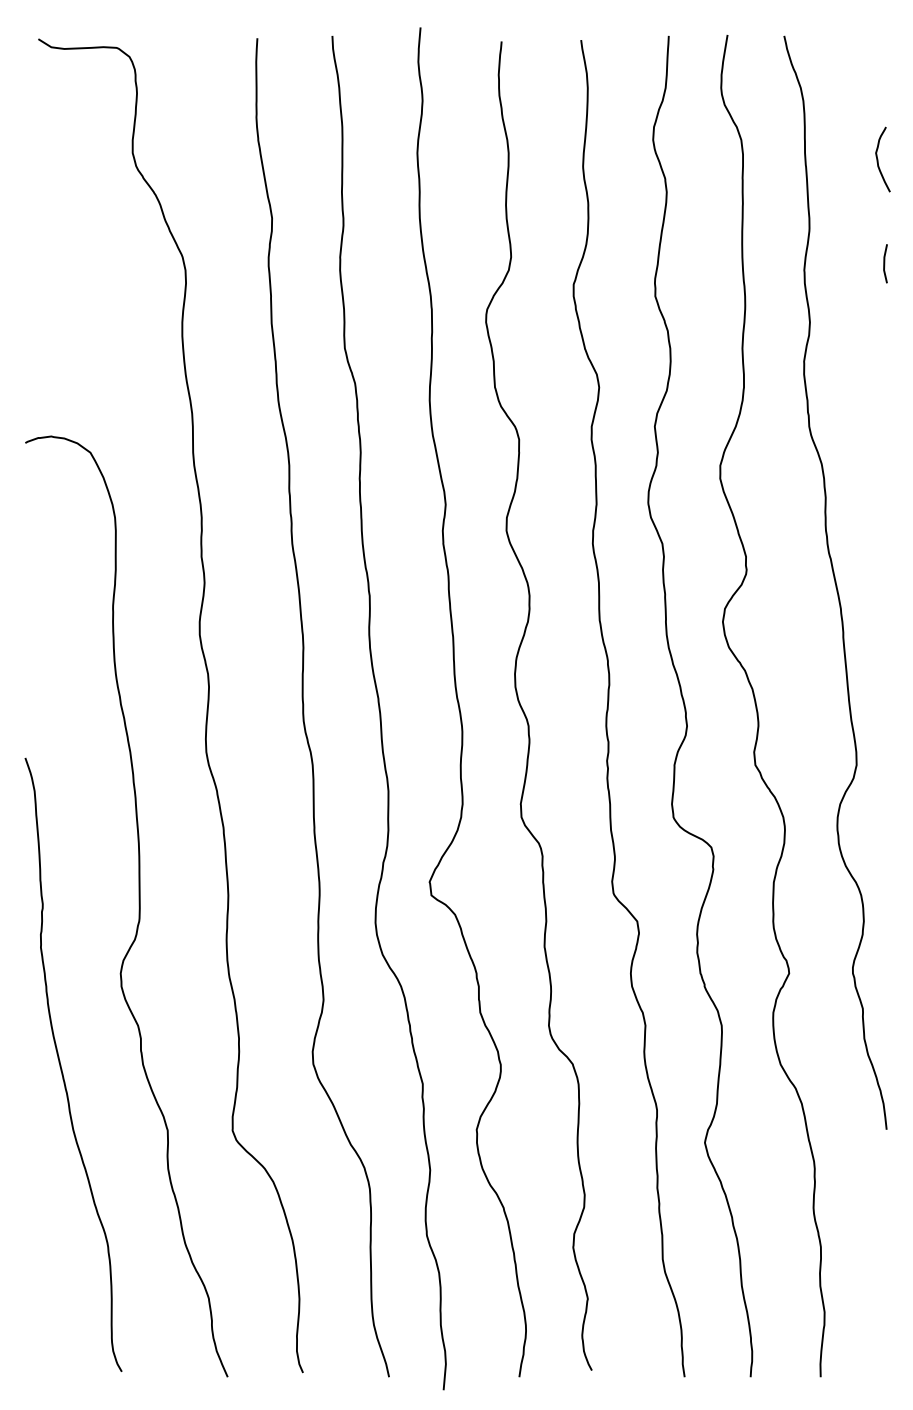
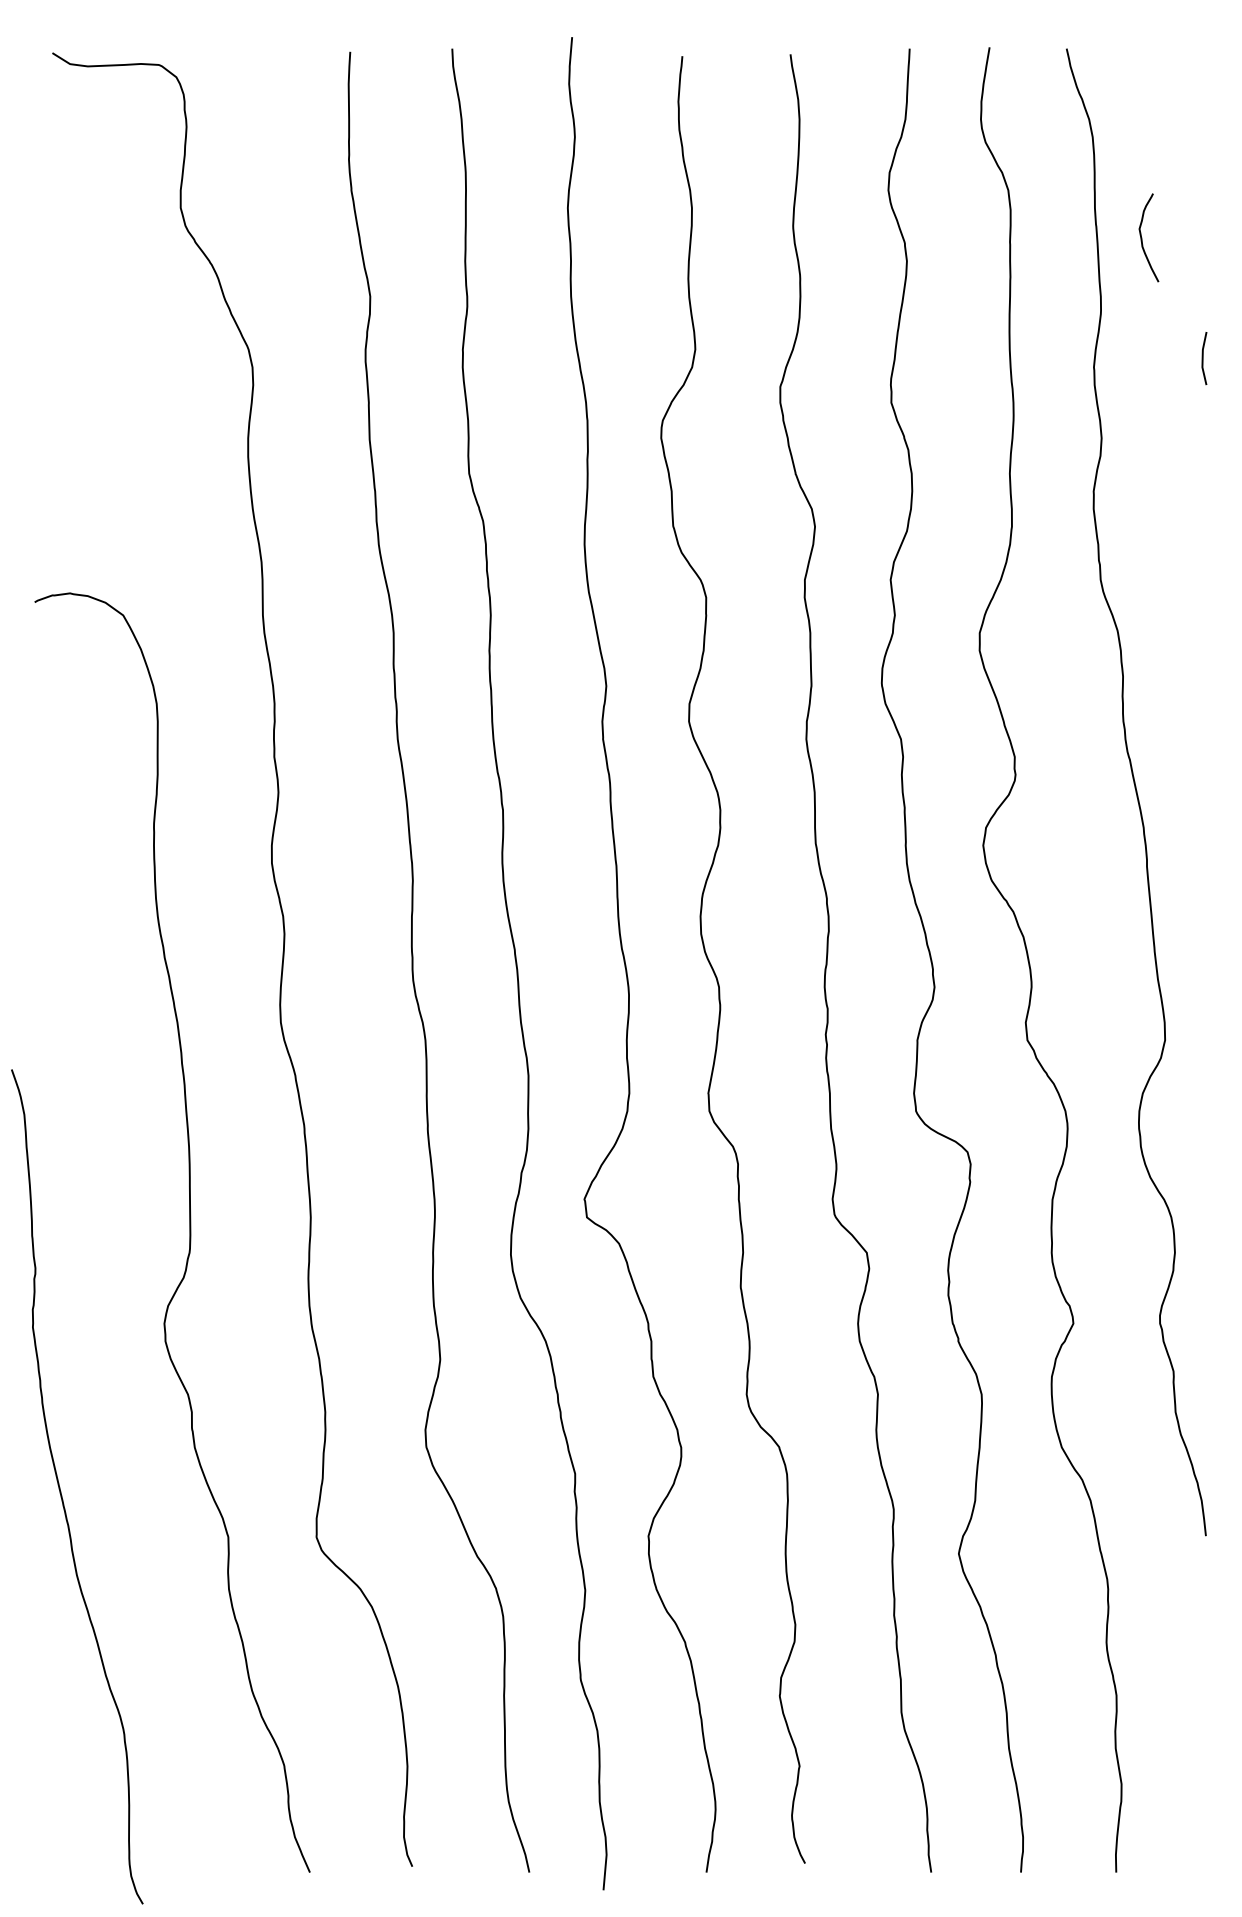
curve: (878, 159) -> (1142, 237), moved
curve: (61, 1068) -> (61, 1491), moved

